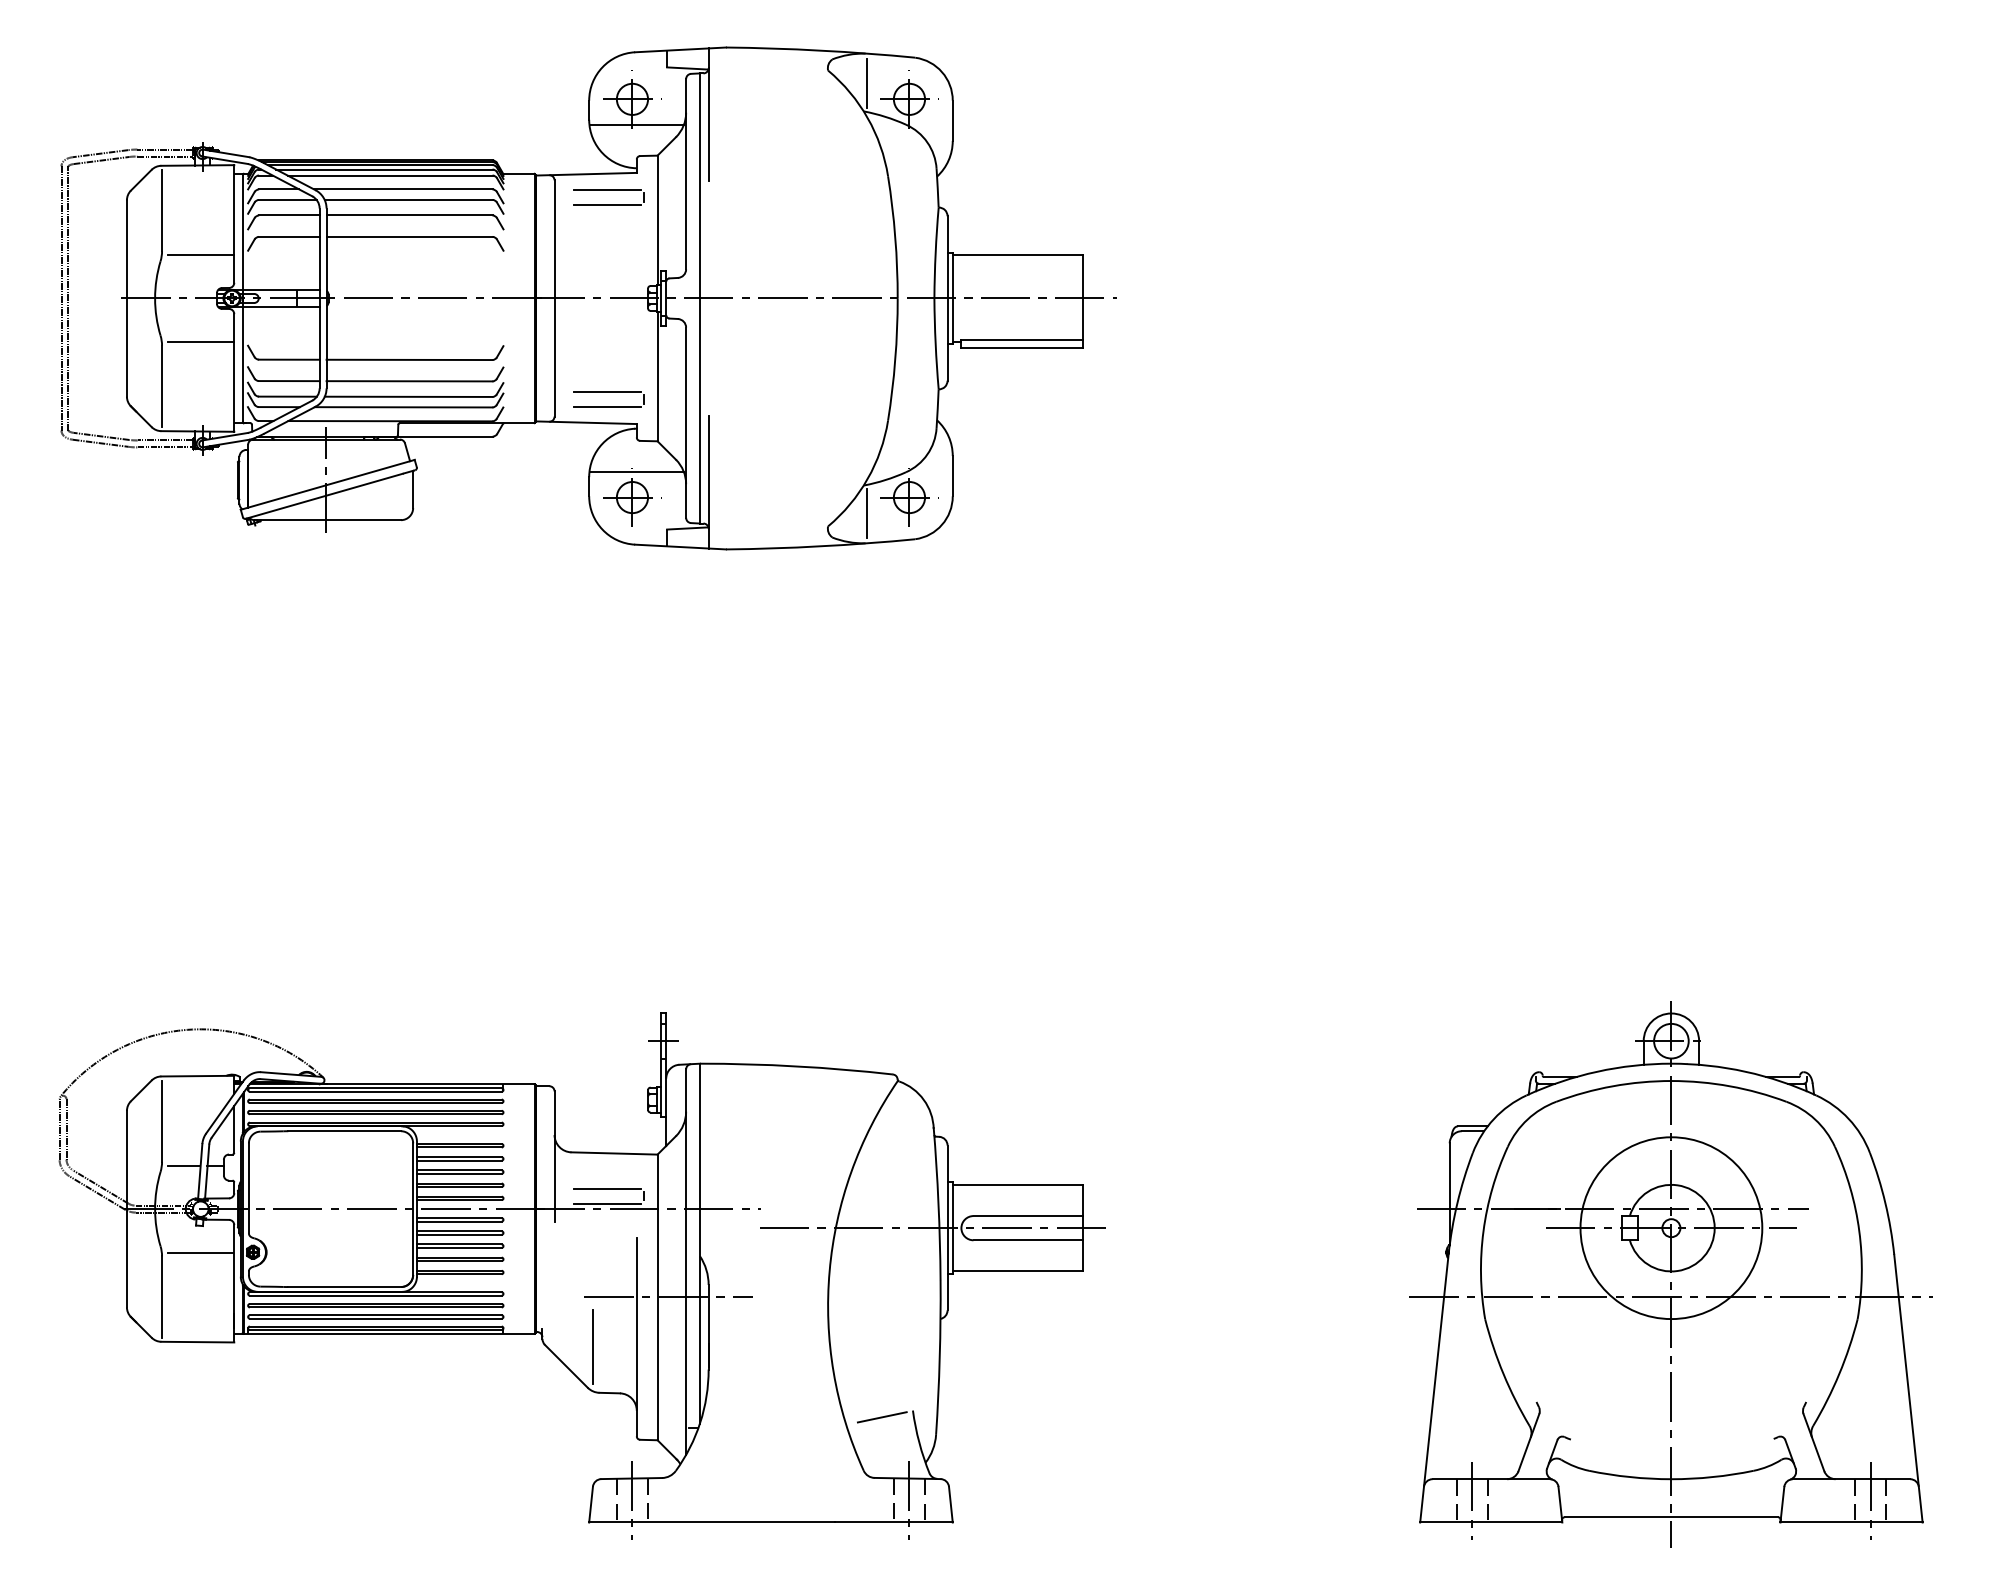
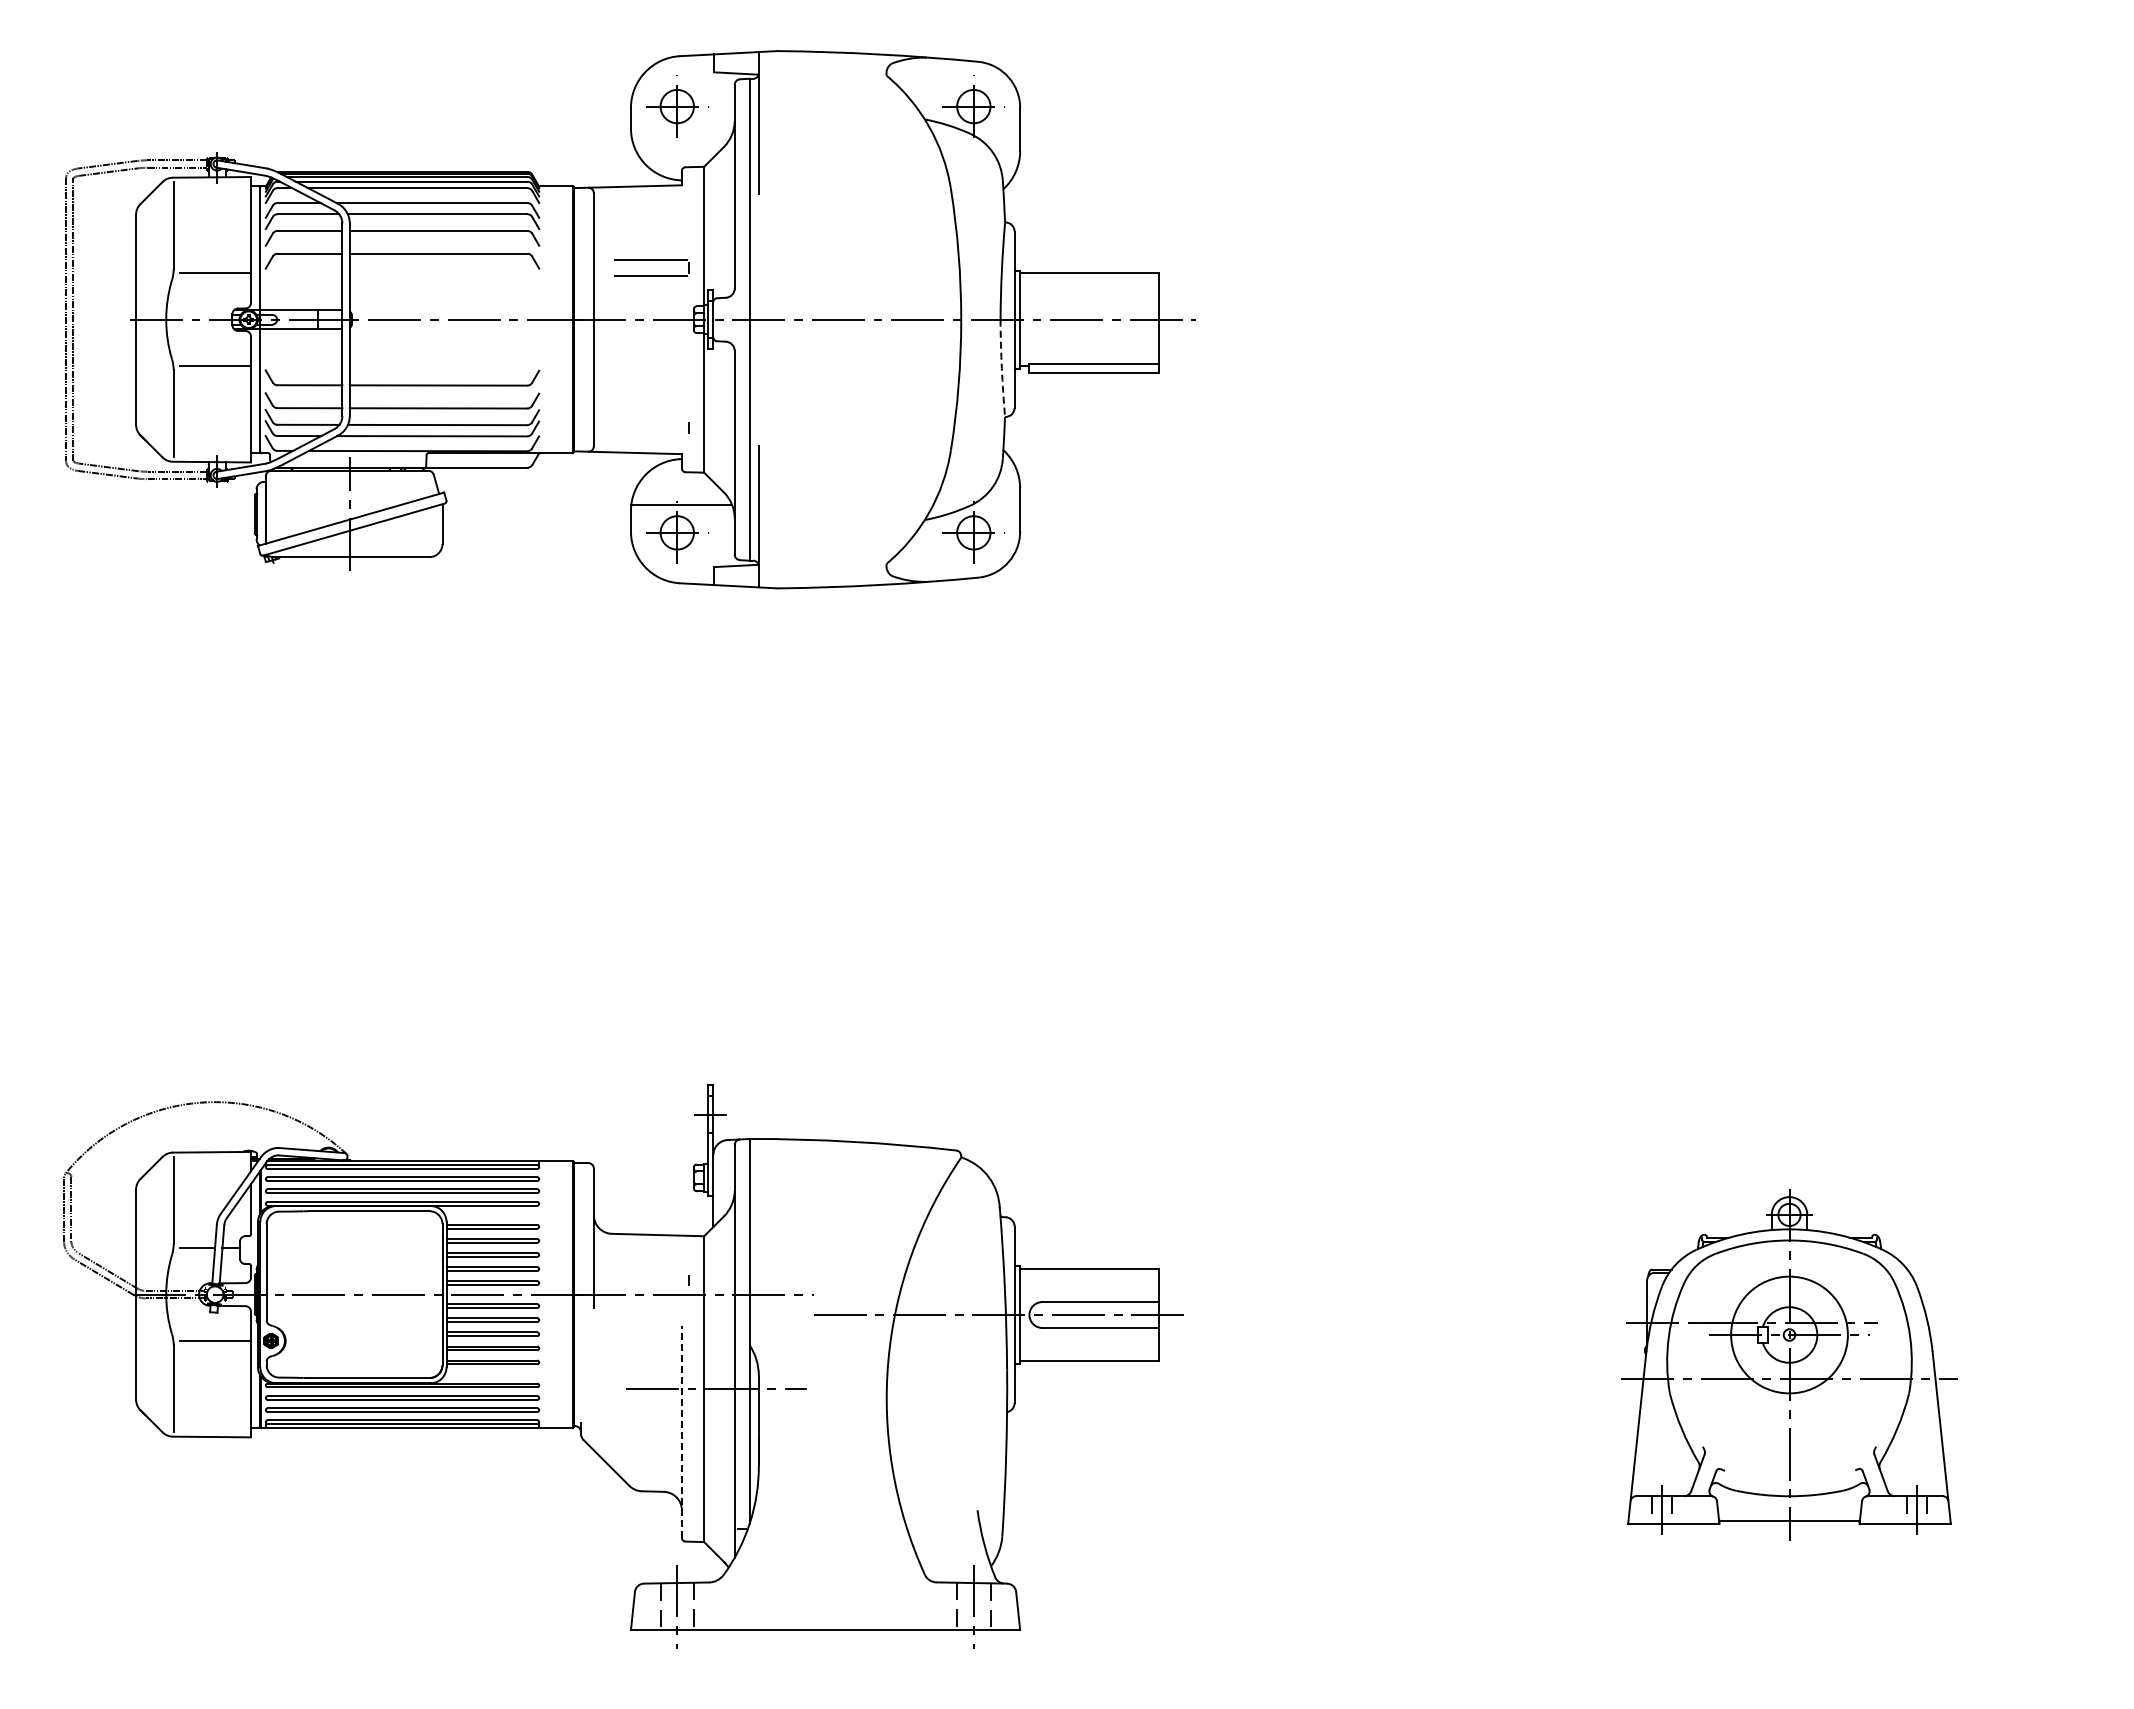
line: (867, 83) -> (928, 89), removed
line: (636, 125) -> (681, 134), removed
part: (608, 190) -> (651, 260), moved
arc: (935, 344) -> (1001, 368), solid -> dashed
line: (607, 391) -> (650, 419), removed
line: (607, 406) -> (650, 435), removed
line: (867, 513) -> (928, 549), removed
line: (607, 1189) -> (650, 1273), removed
line: (607, 1204) -> (650, 1289), removed
part: (1671, 1274) -> (1789, 1364), size x0.6
line: (636, 1336) -> (681, 1431), solid -> dashed
line: (592, 1346) -> (634, 1441), removed
line: (882, 1417) -> (944, 1517), removed

